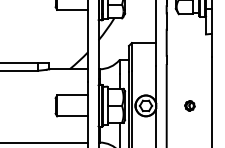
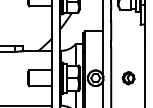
part: (189, 105) -> (128, 77), size x1.67

